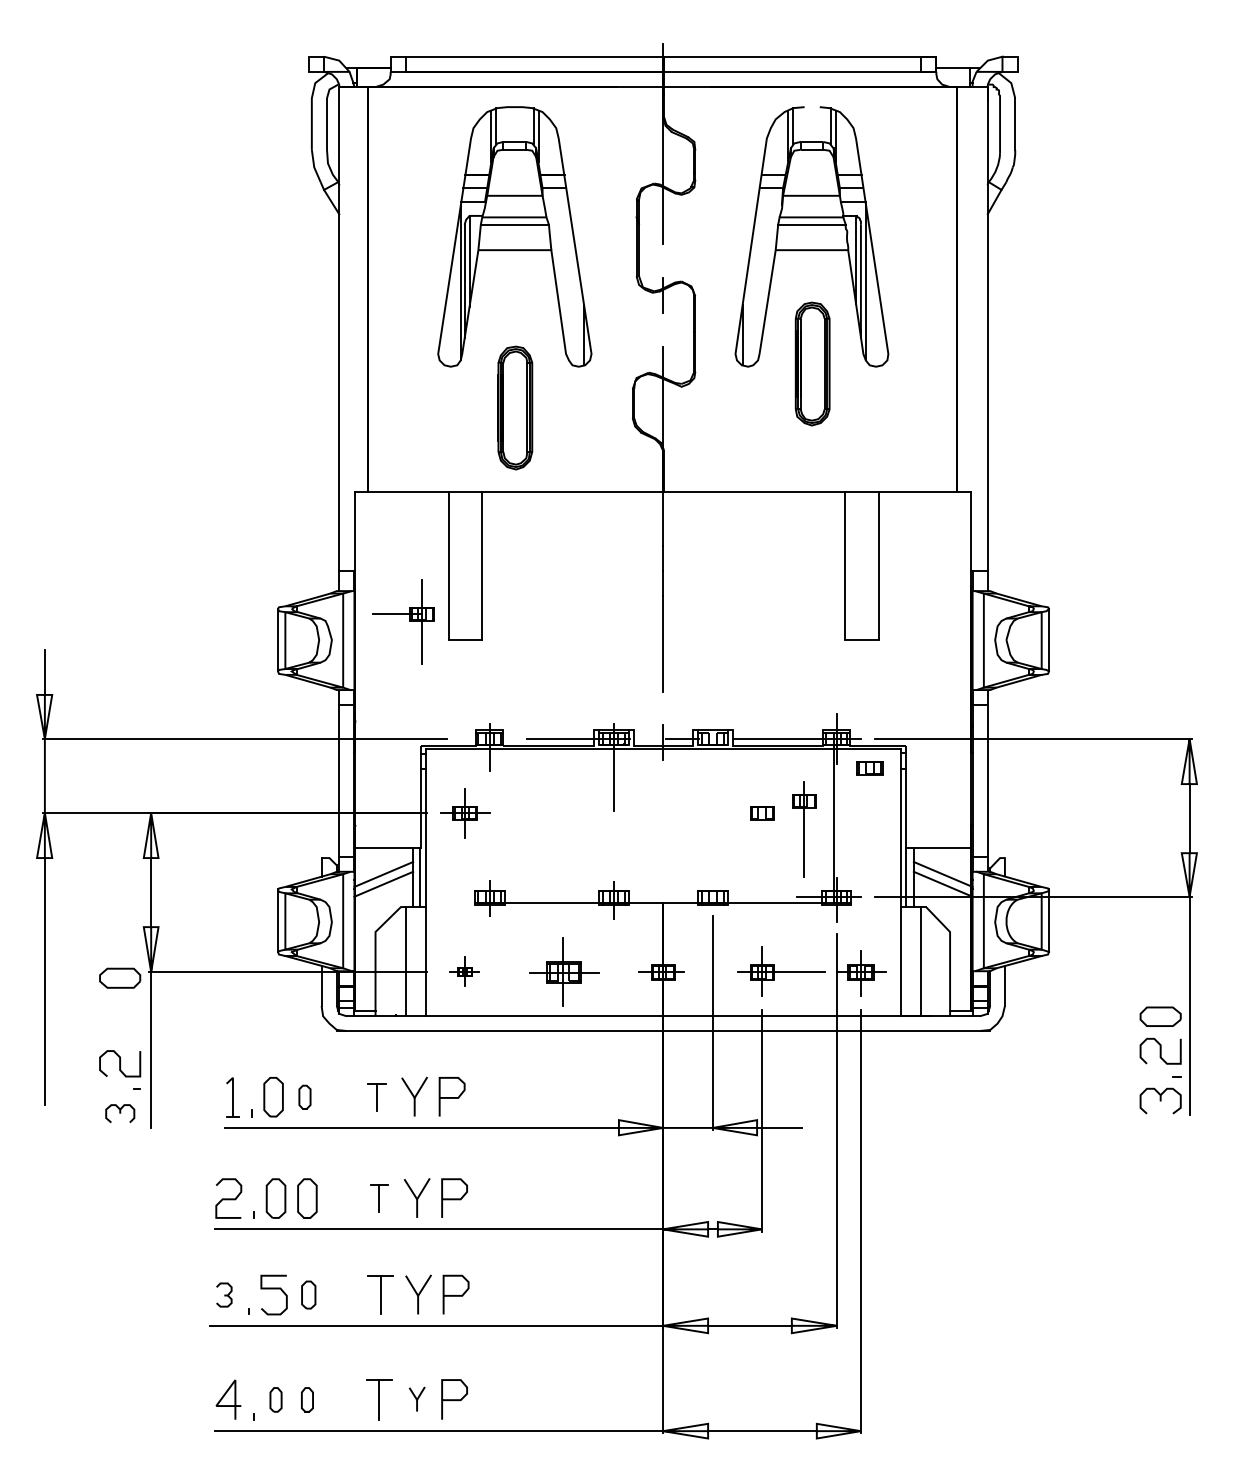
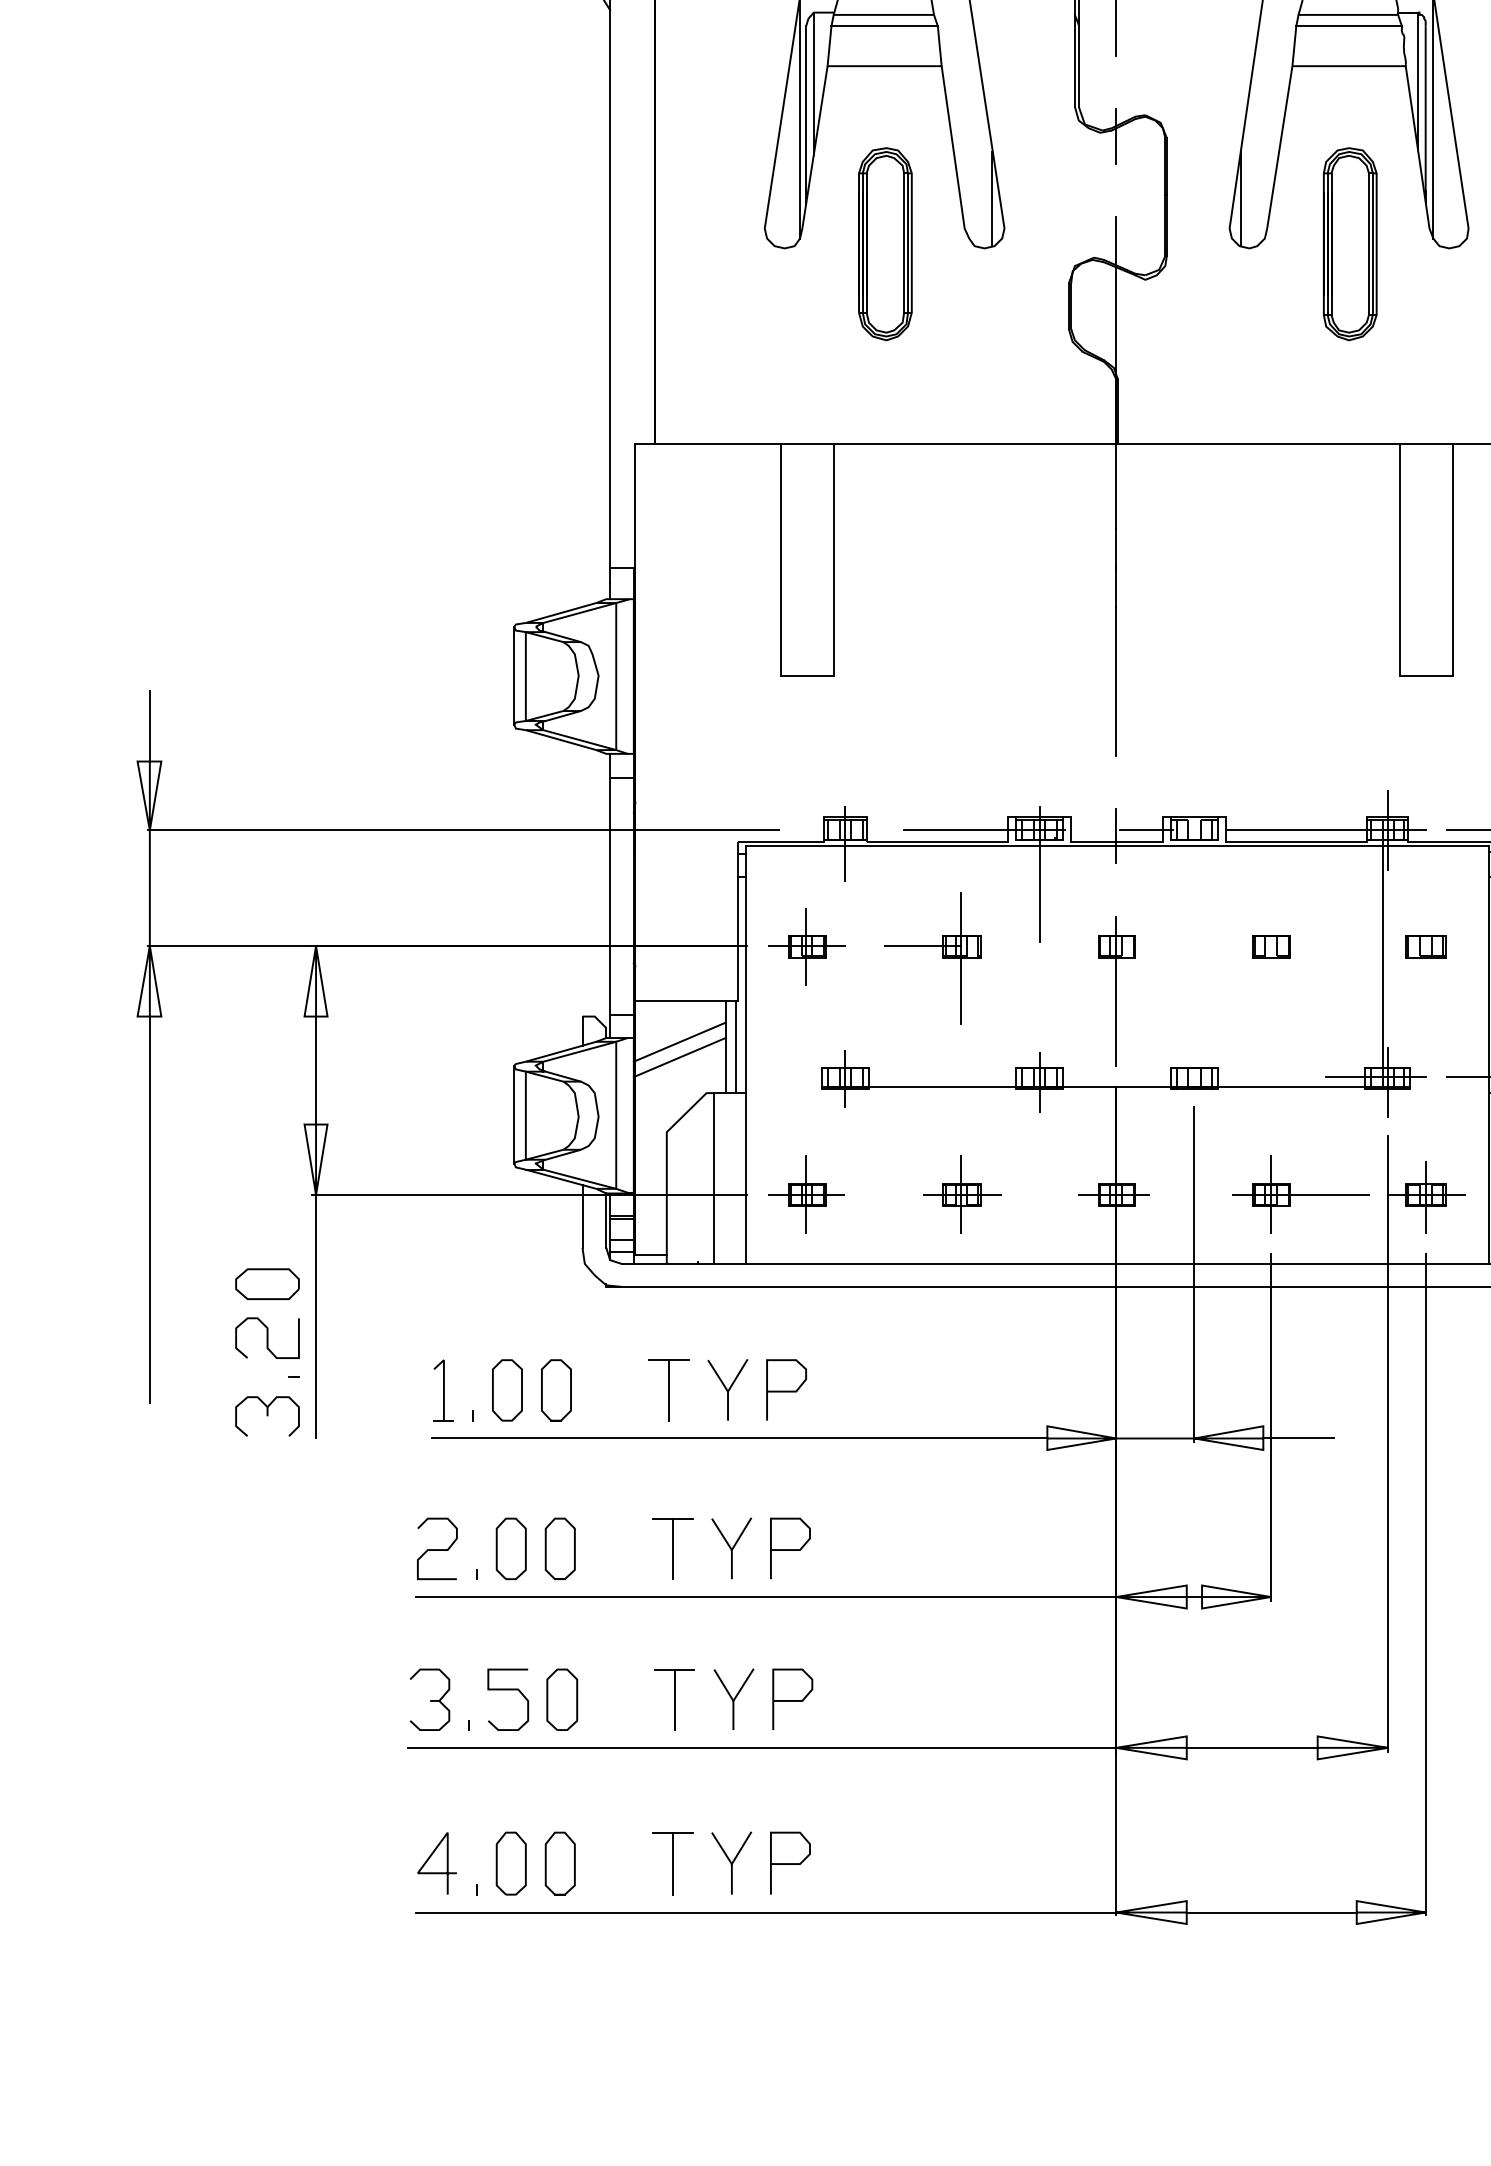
part: (515, 407) -> (885, 243), moved
part: (403, 621) -> (932, 957), moved
part: (869, 768) -> (1425, 946), moved
part: (804, 829) -> (1117, 990), moved
part: (464, 971) -> (805, 1193), size x1.67
part: (564, 971) -> (962, 1193), size x0.71
part: (120, 977) -> (268, 1283), moved
part: (304, 1097) -> (555, 1390), size x1.67
part: (376, 1097) -> (668, 1390), size x1.43
part: (120, 1113) -> (268, 1415), size x1.43
part: (379, 1198) -> (673, 1548), size x1.43
part: (224, 1294) -> (430, 1698), size x1.67
part: (308, 1294) -> (562, 1698), size x1.43
part: (275, 1399) -> (510, 1863), size x1.67
part: (307, 1399) -> (560, 1863), size x1.67
part: (416, 1399) -> (730, 1863), size x1.67

